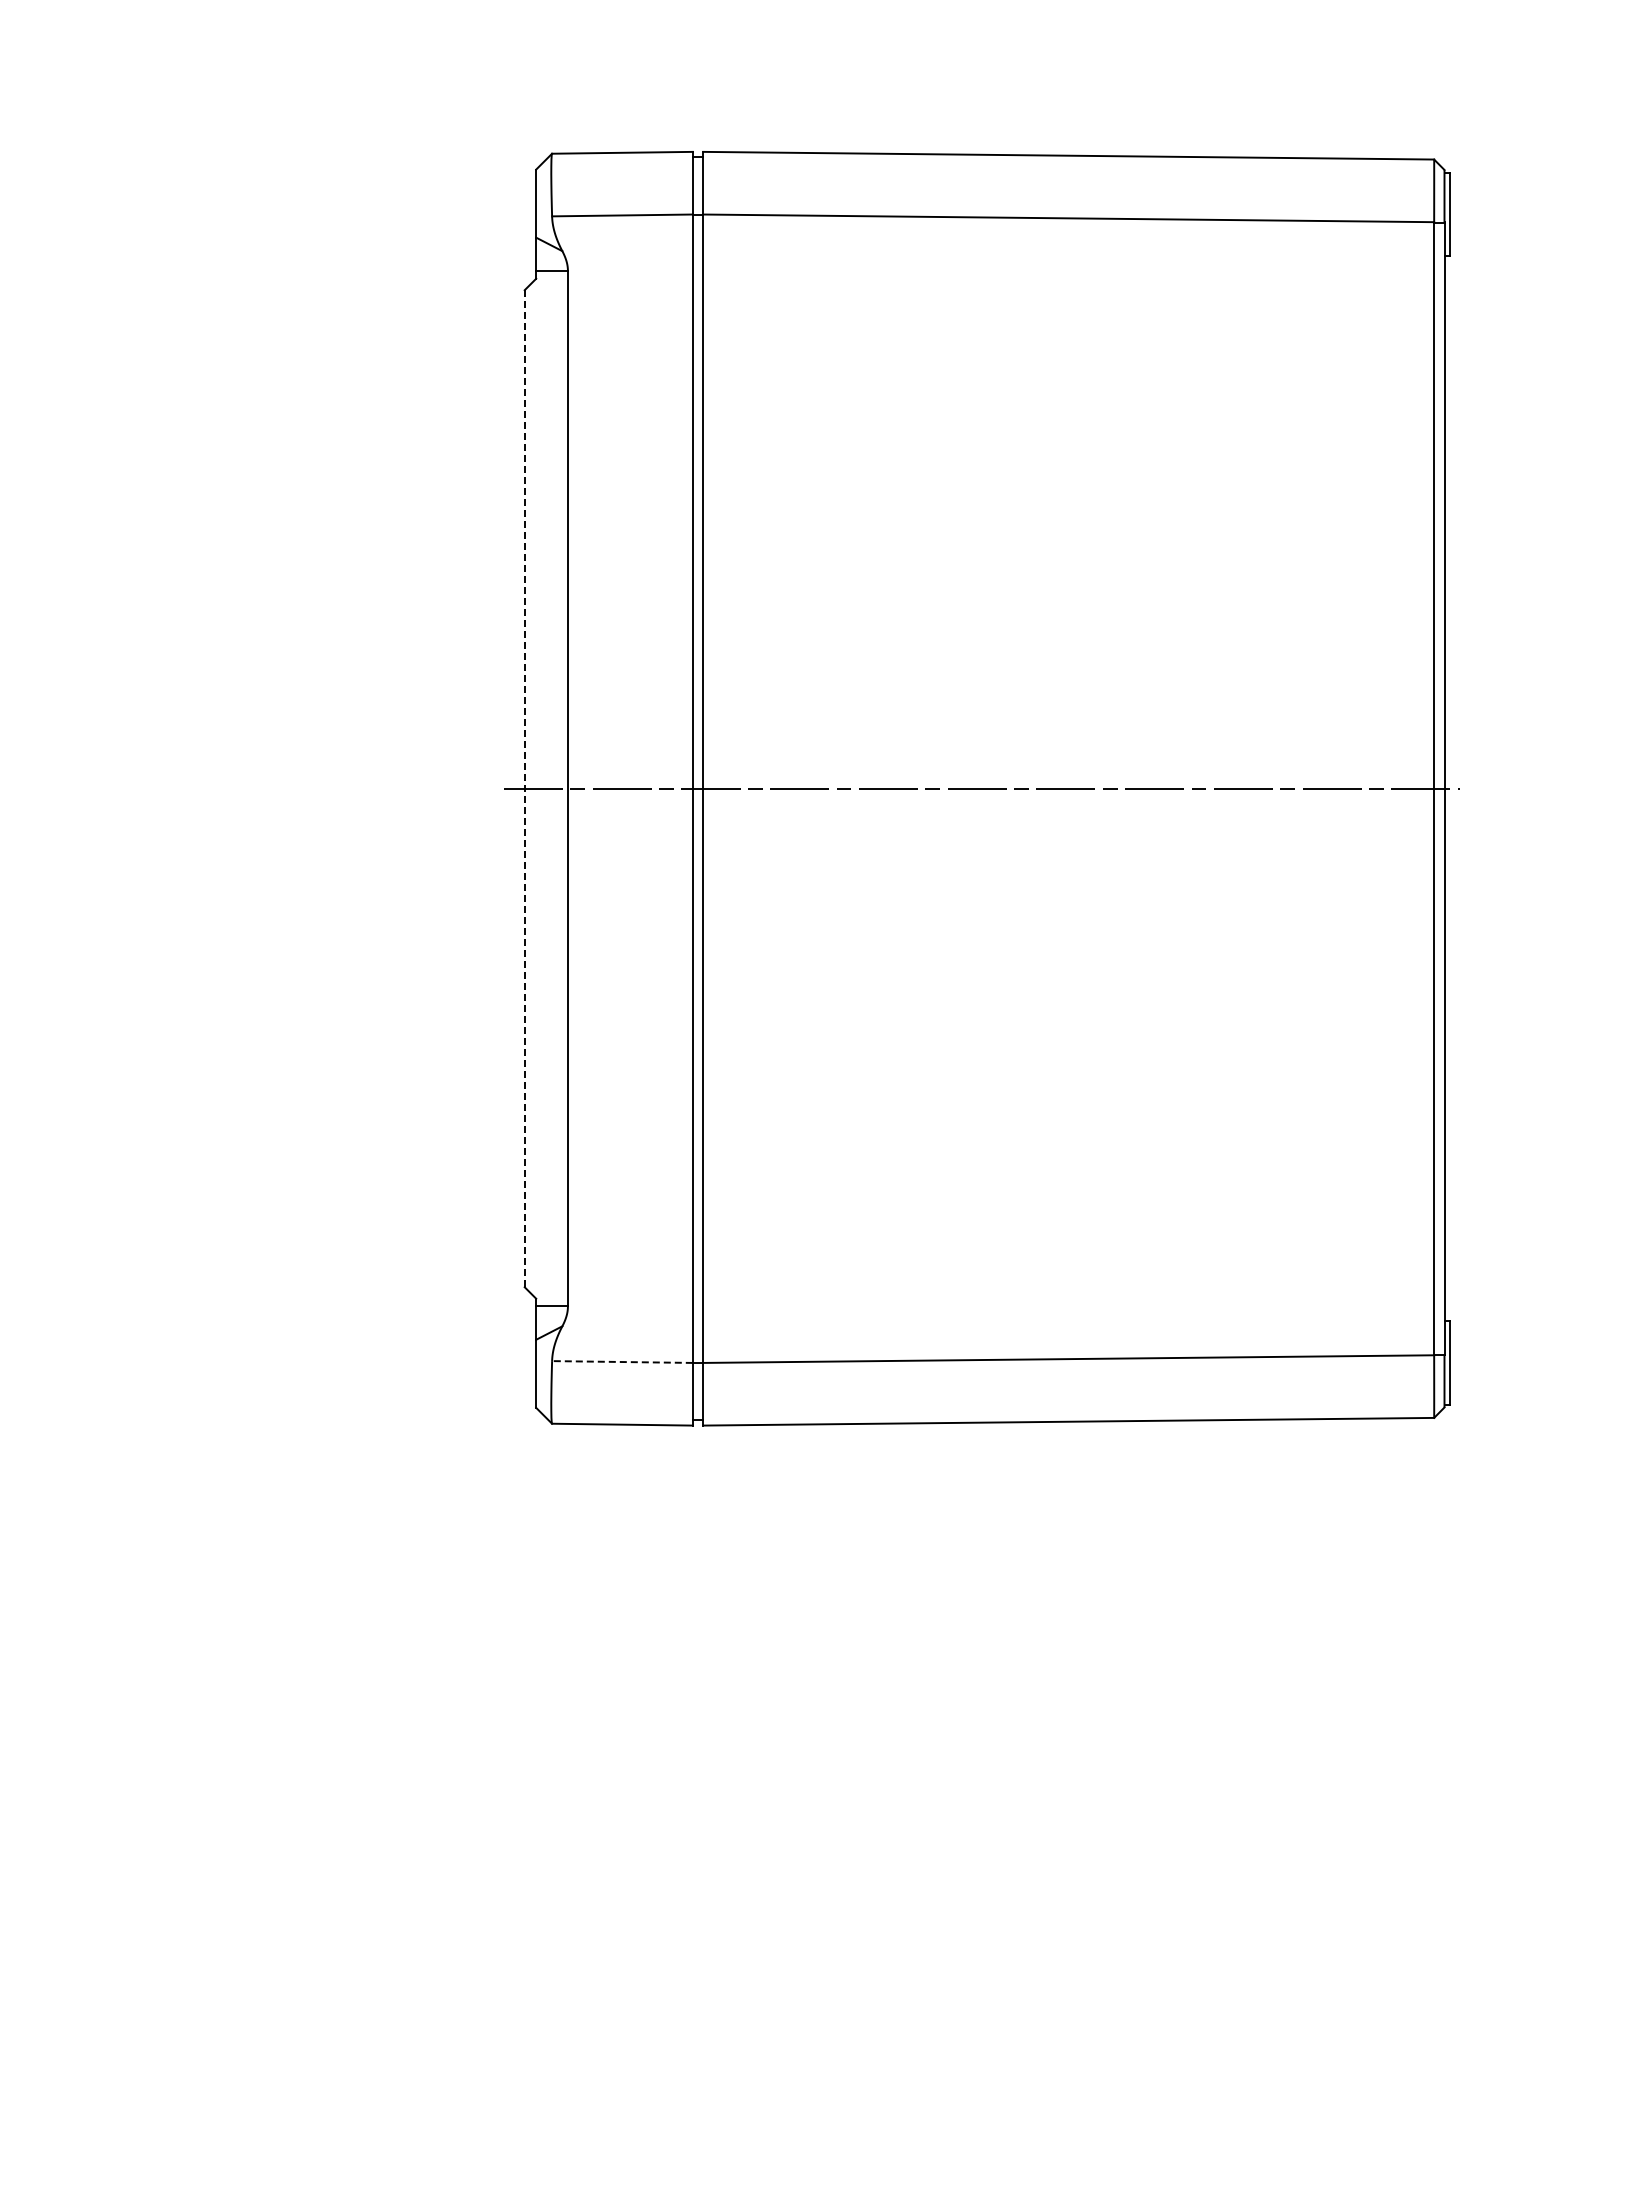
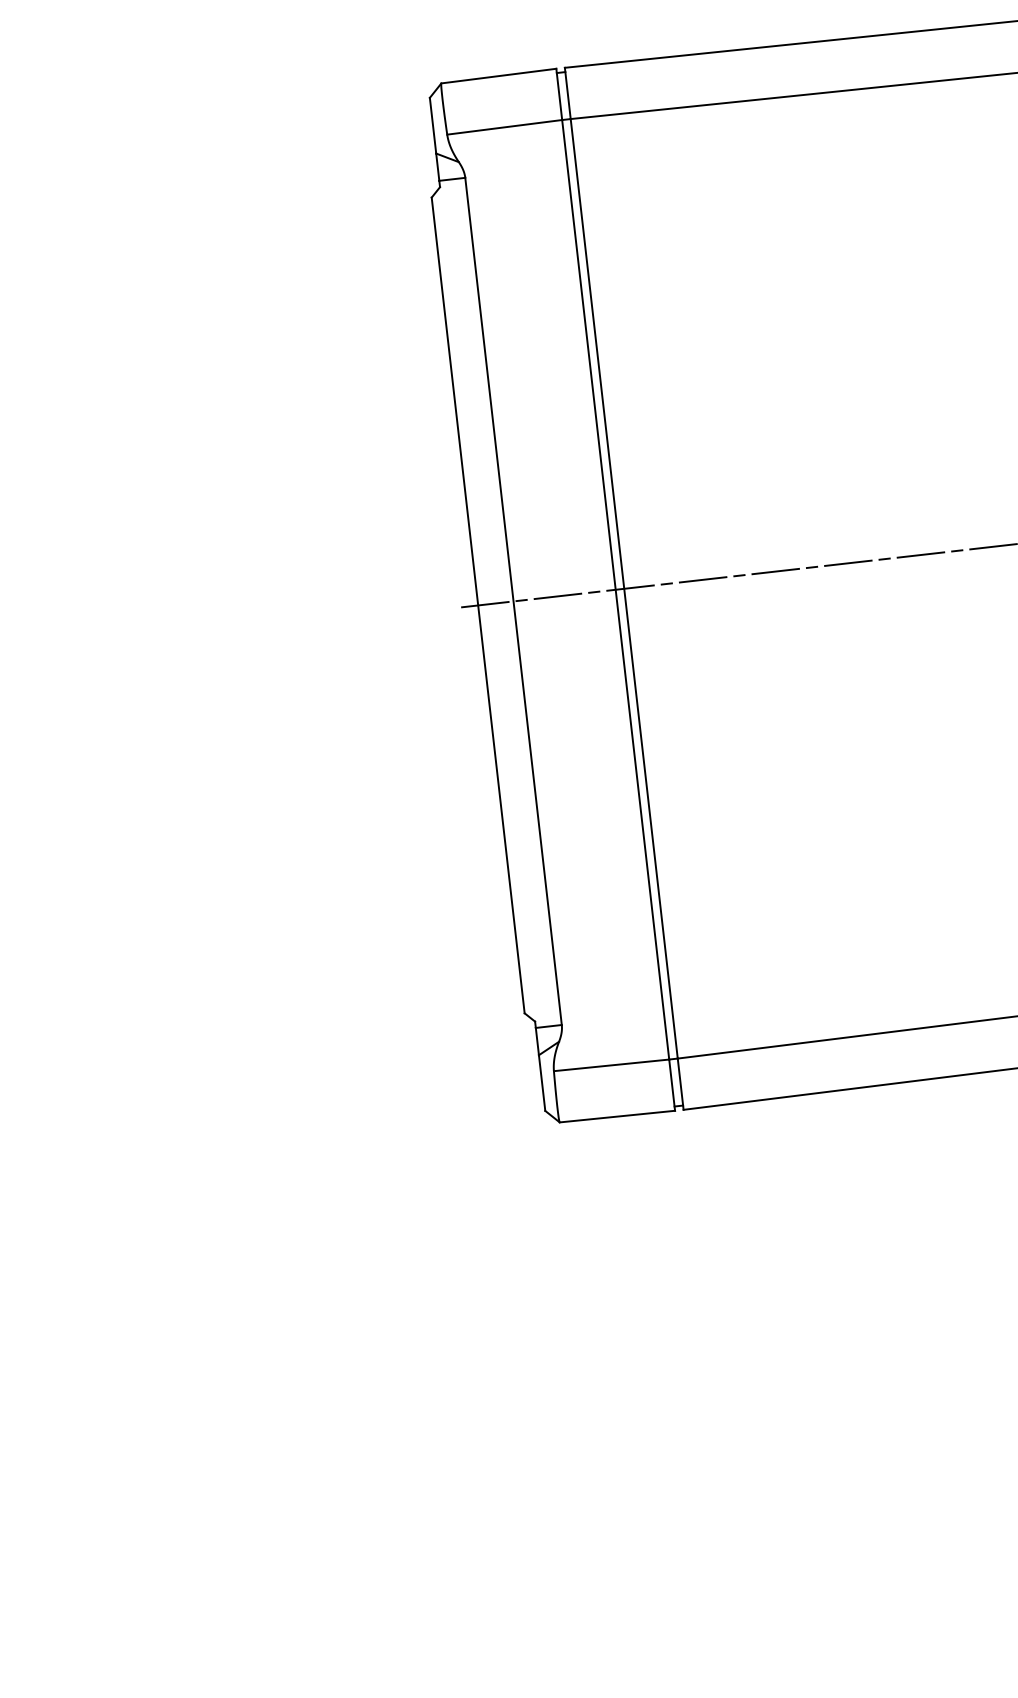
line: (524, 788) -> (477, 605), dashed -> solid
line: (621, 1362) -> (610, 1065), dashed -> solid

